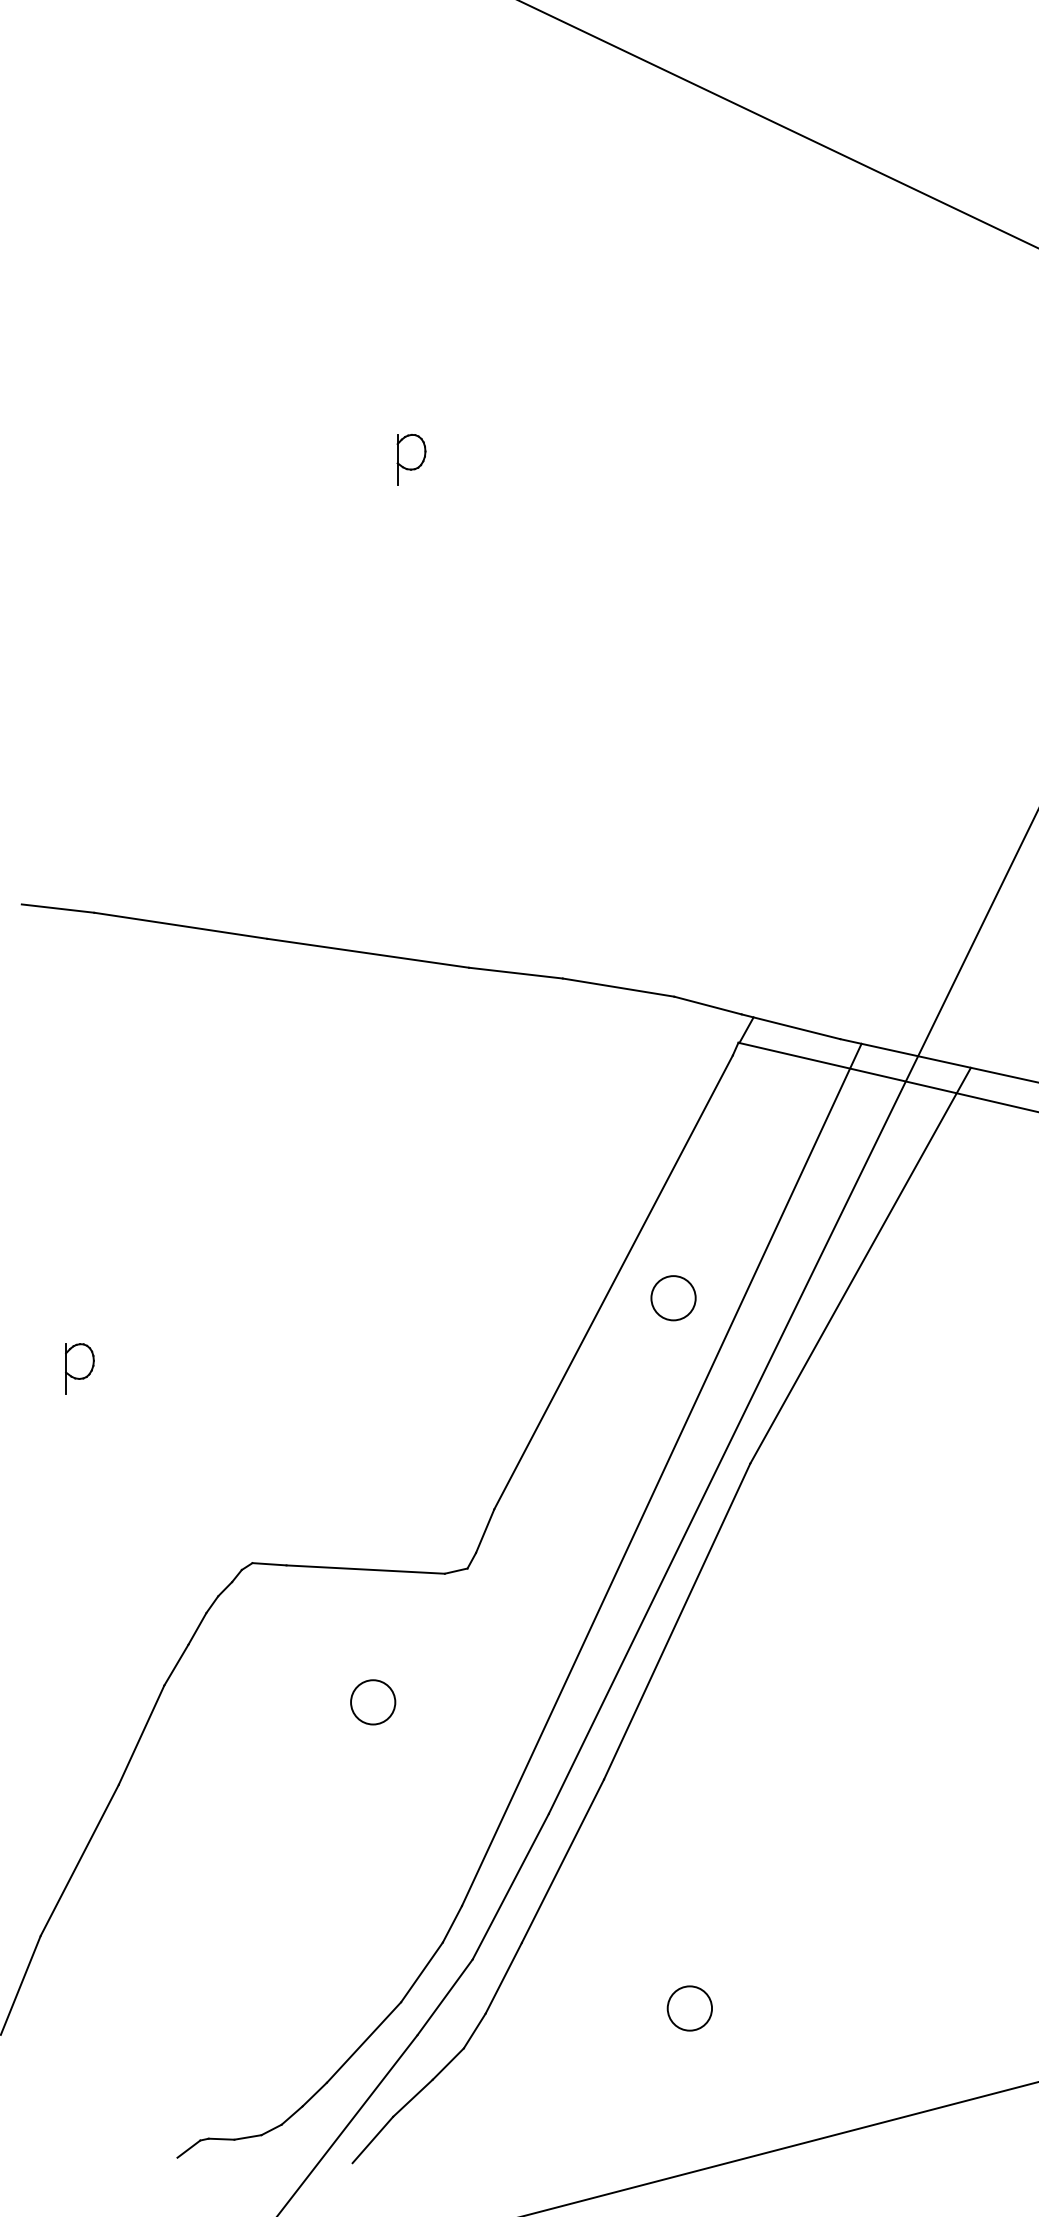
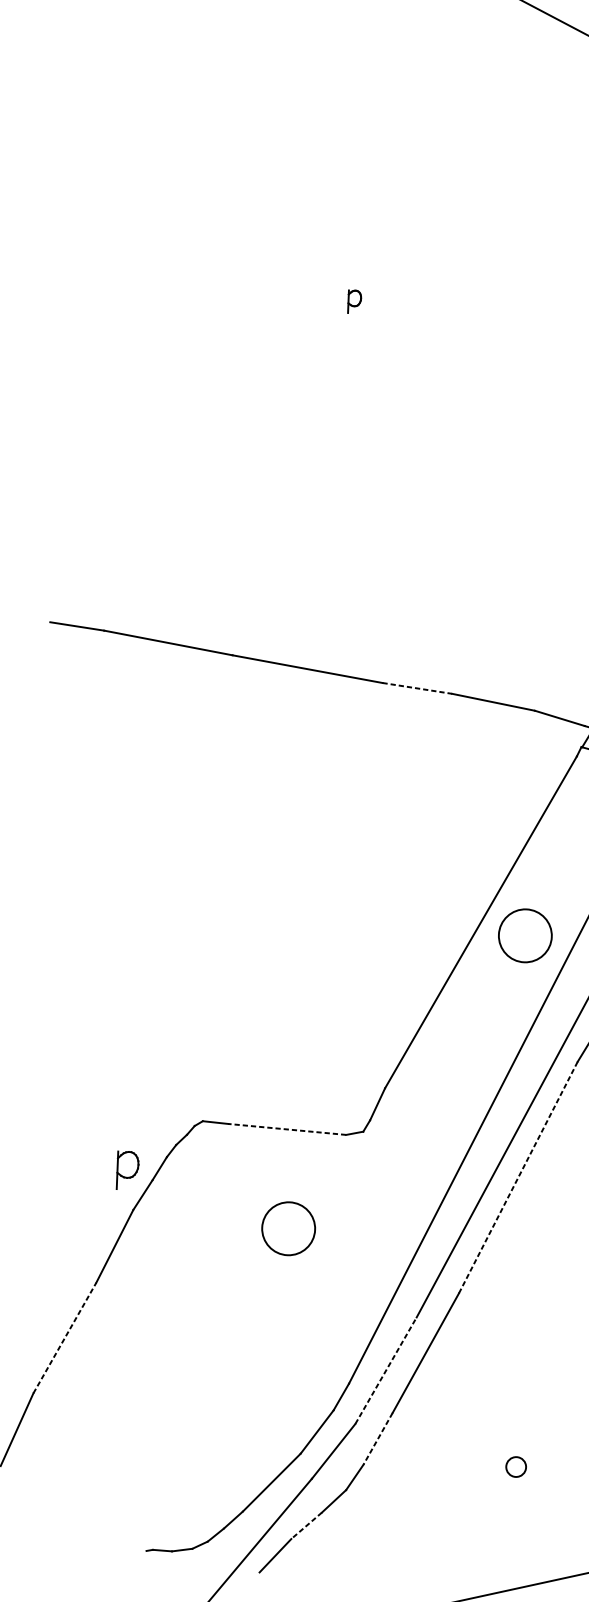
part: (411, 459) -> (354, 301), size x0.6
line: (516, 973) -> (417, 688), solid -> dashed
circle: (673, 1298) -> (525, 936), size x1.6
part: (79, 1368) -> (127, 1170), moved
line: (365, 1569) -> (287, 1129), solid -> dashed
line: (676, 1622) -> (517, 1178), solid -> dashed
circle: (373, 1702) -> (289, 1228), size x1.6
line: (79, 1859) -> (64, 1337), solid -> dashed
line: (510, 1886) -> (385, 1370), solid -> dashed
line: (503, 1978) -> (377, 1439), solid -> dashed
circle: (689, 2008) -> (515, 1467), size x0.6
line: (412, 2098) -> (306, 1525), solid -> dashed
line: (188, 2148) -> (137, 1556), removed

